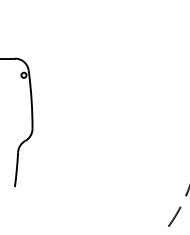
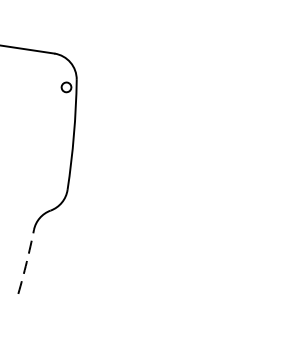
arc: (16, 169) -> (26, 261), solid -> dashed

